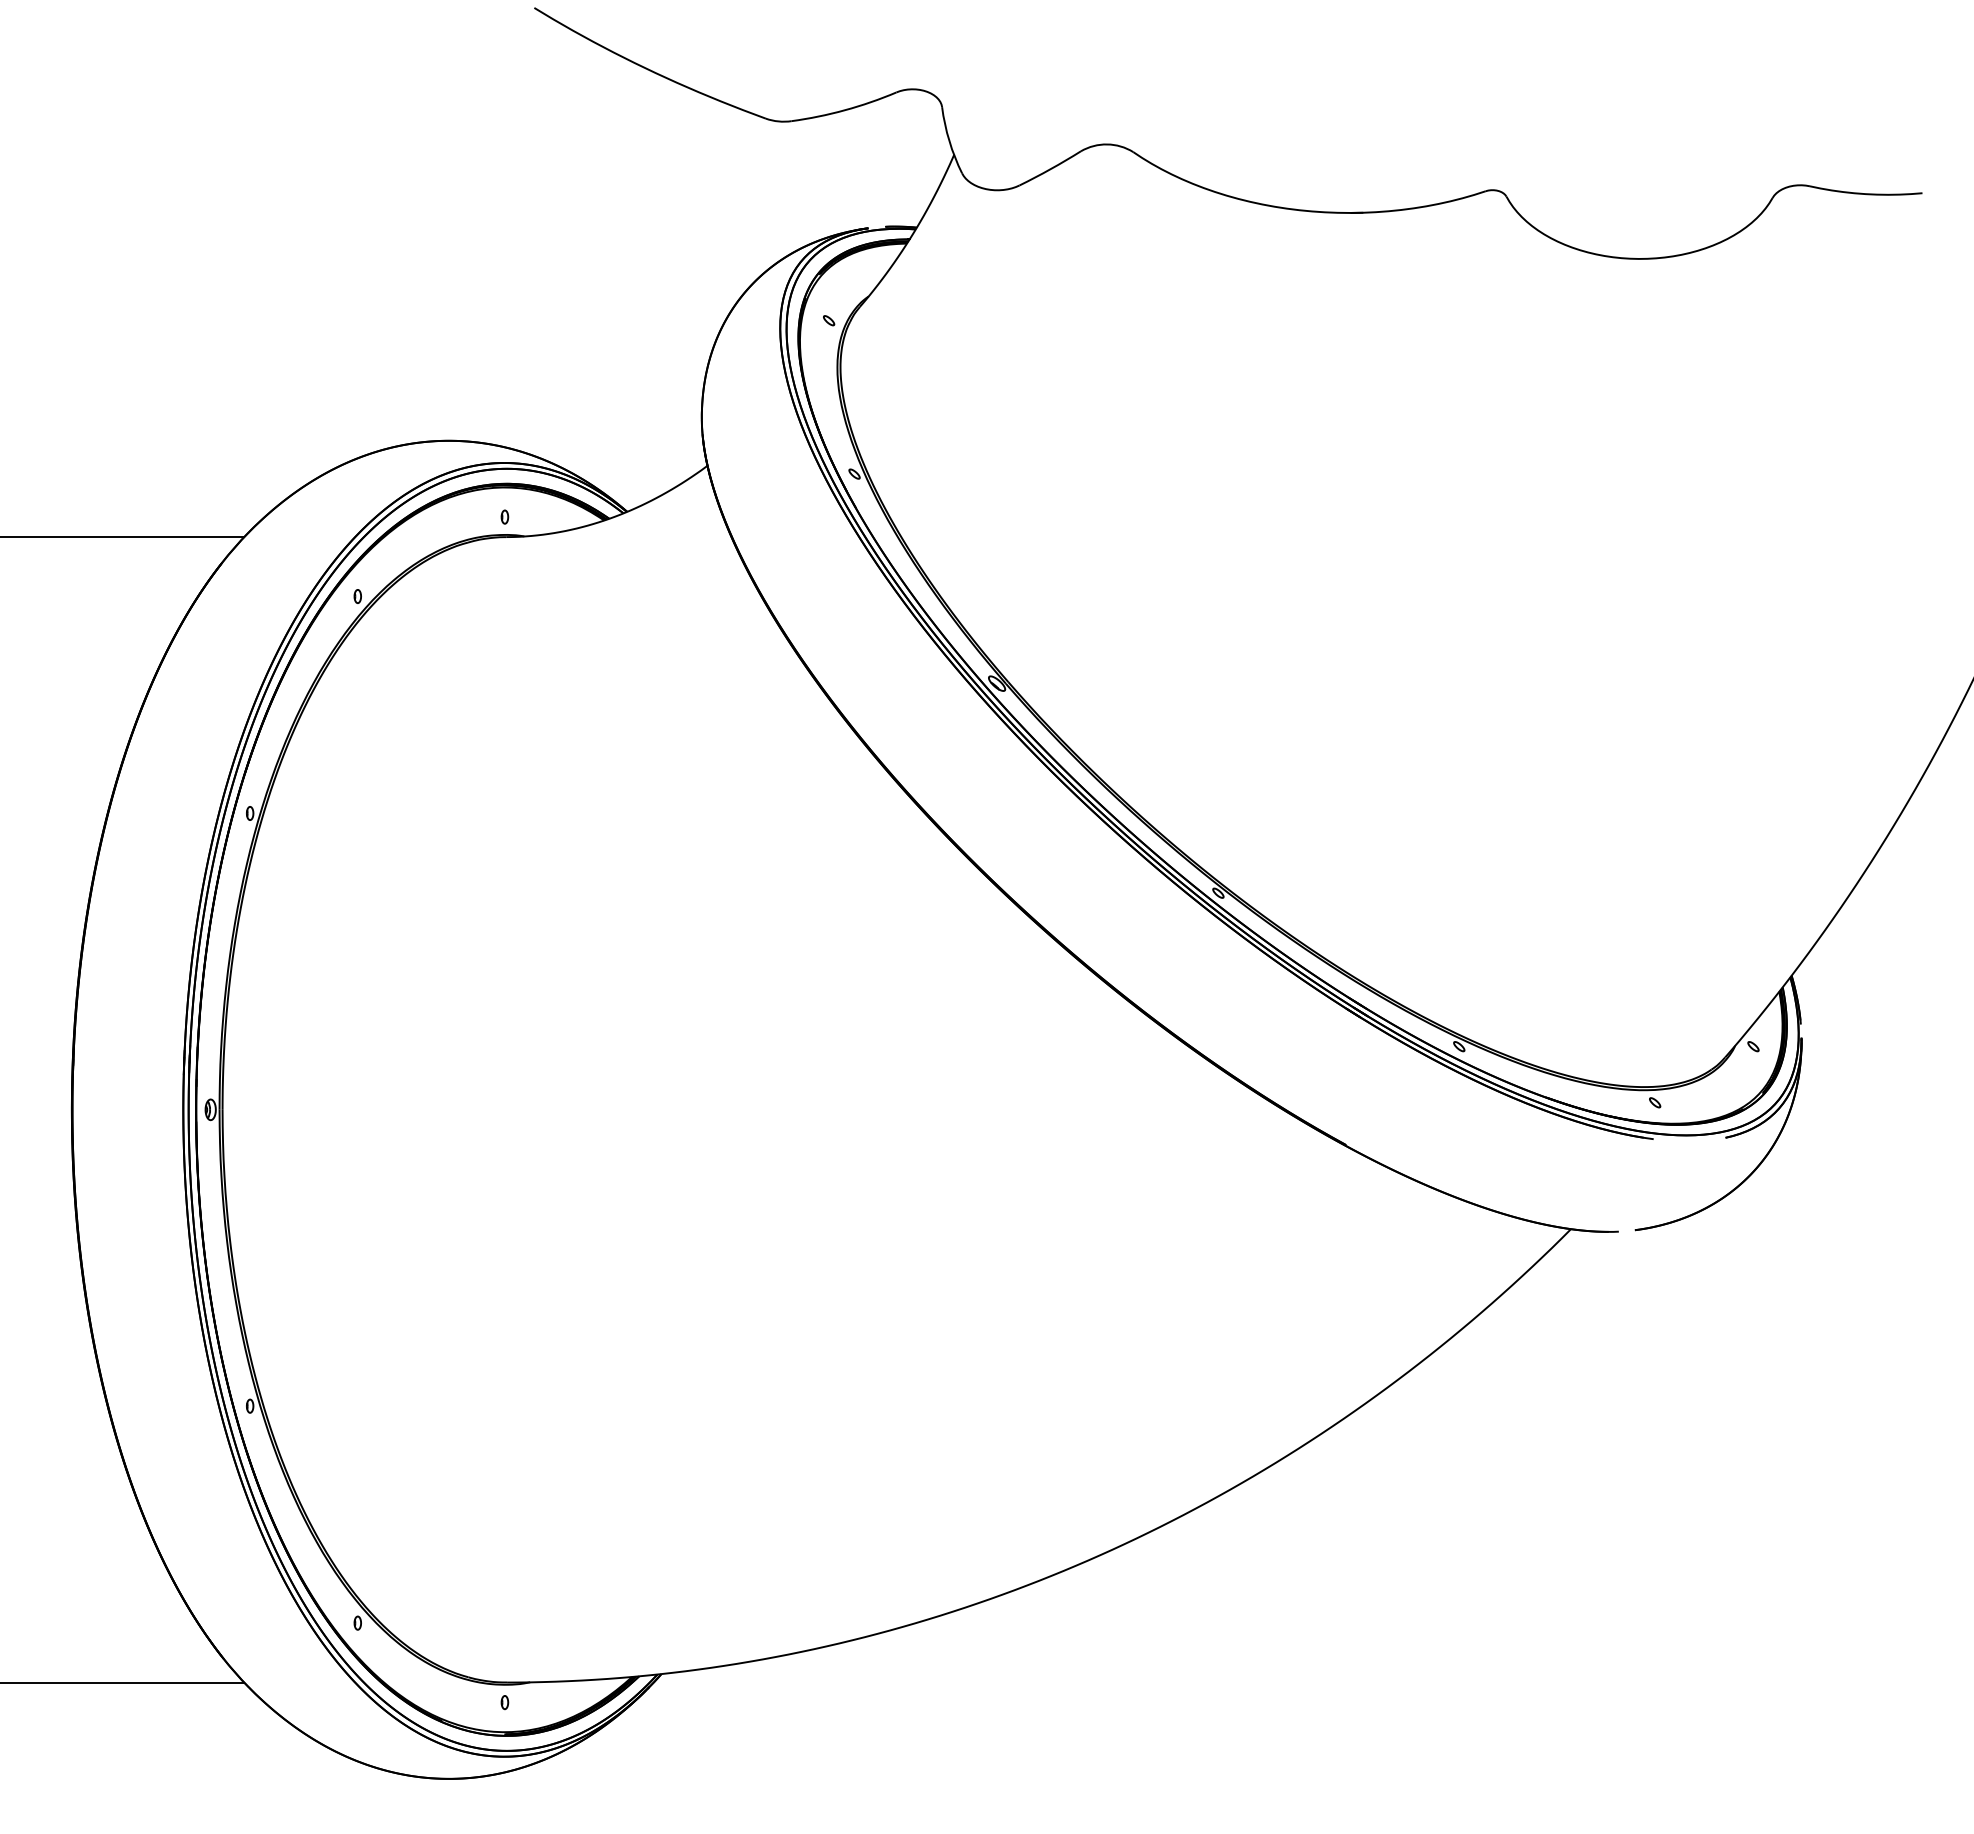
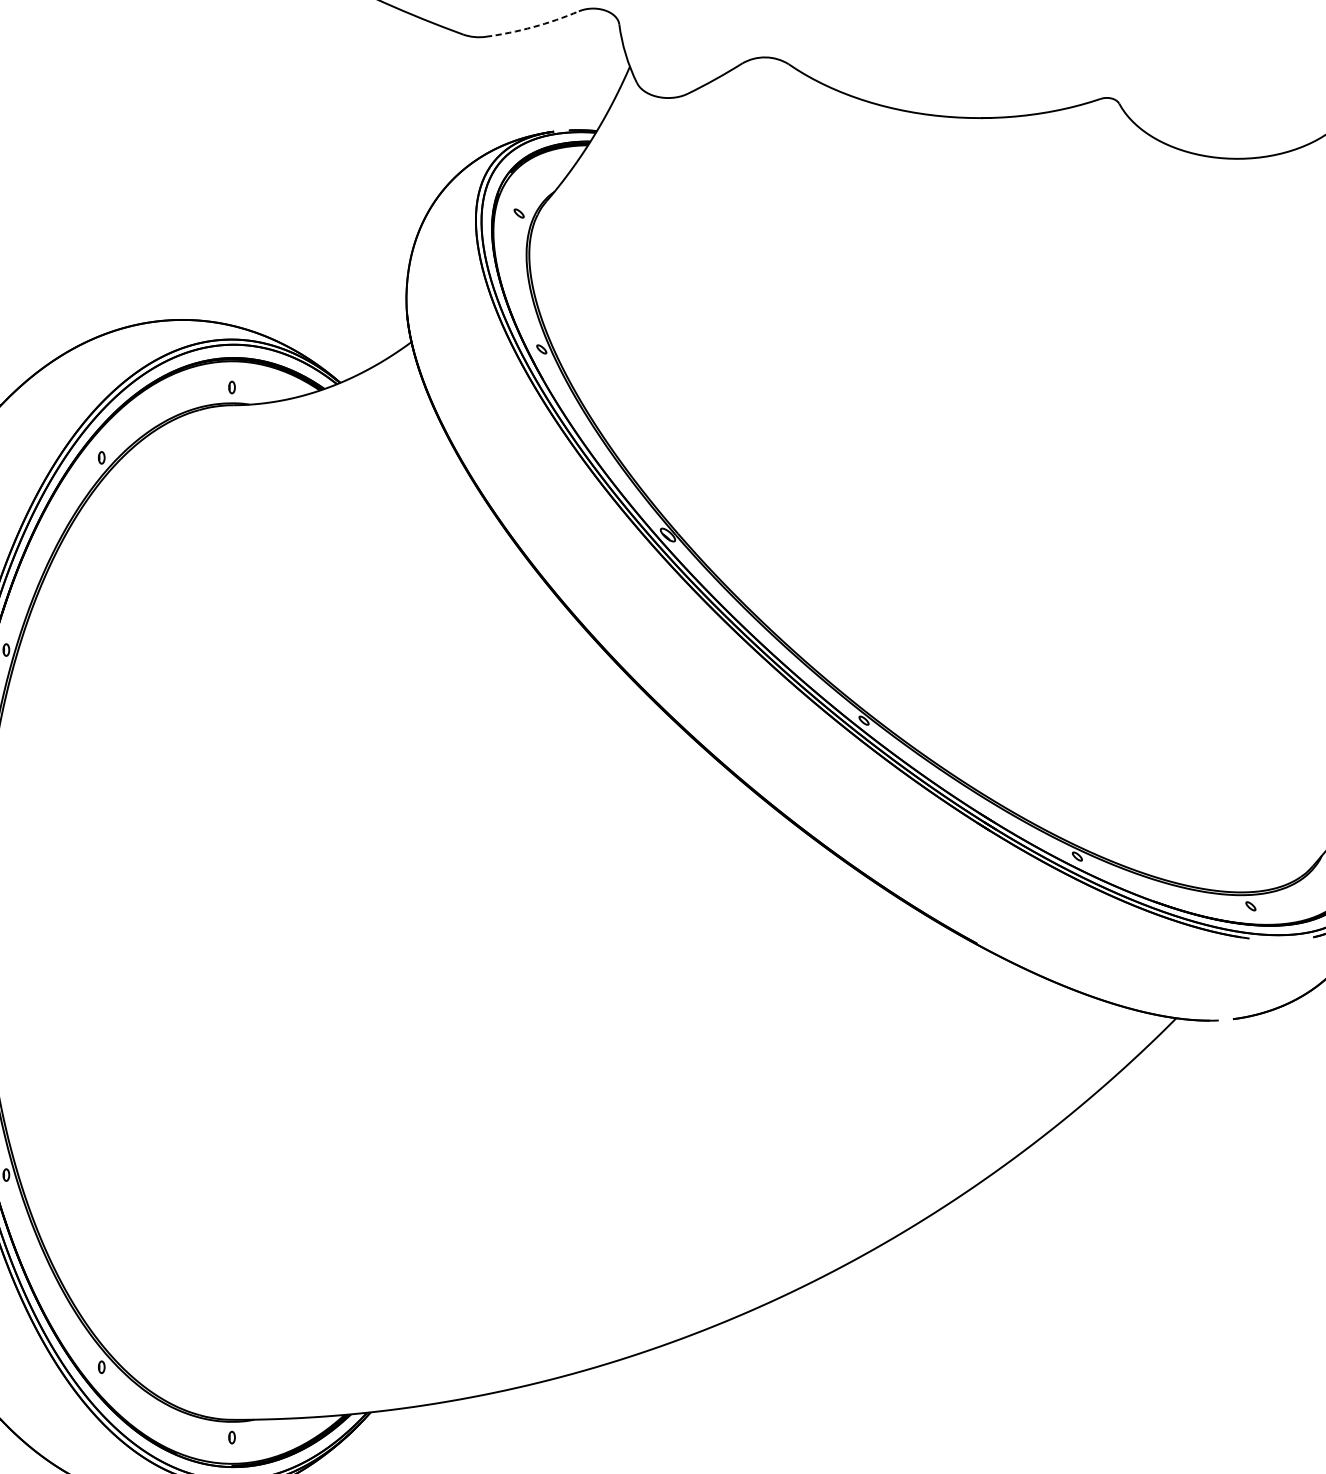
arc: (844, 110) -> (532, 27), solid -> dashed

